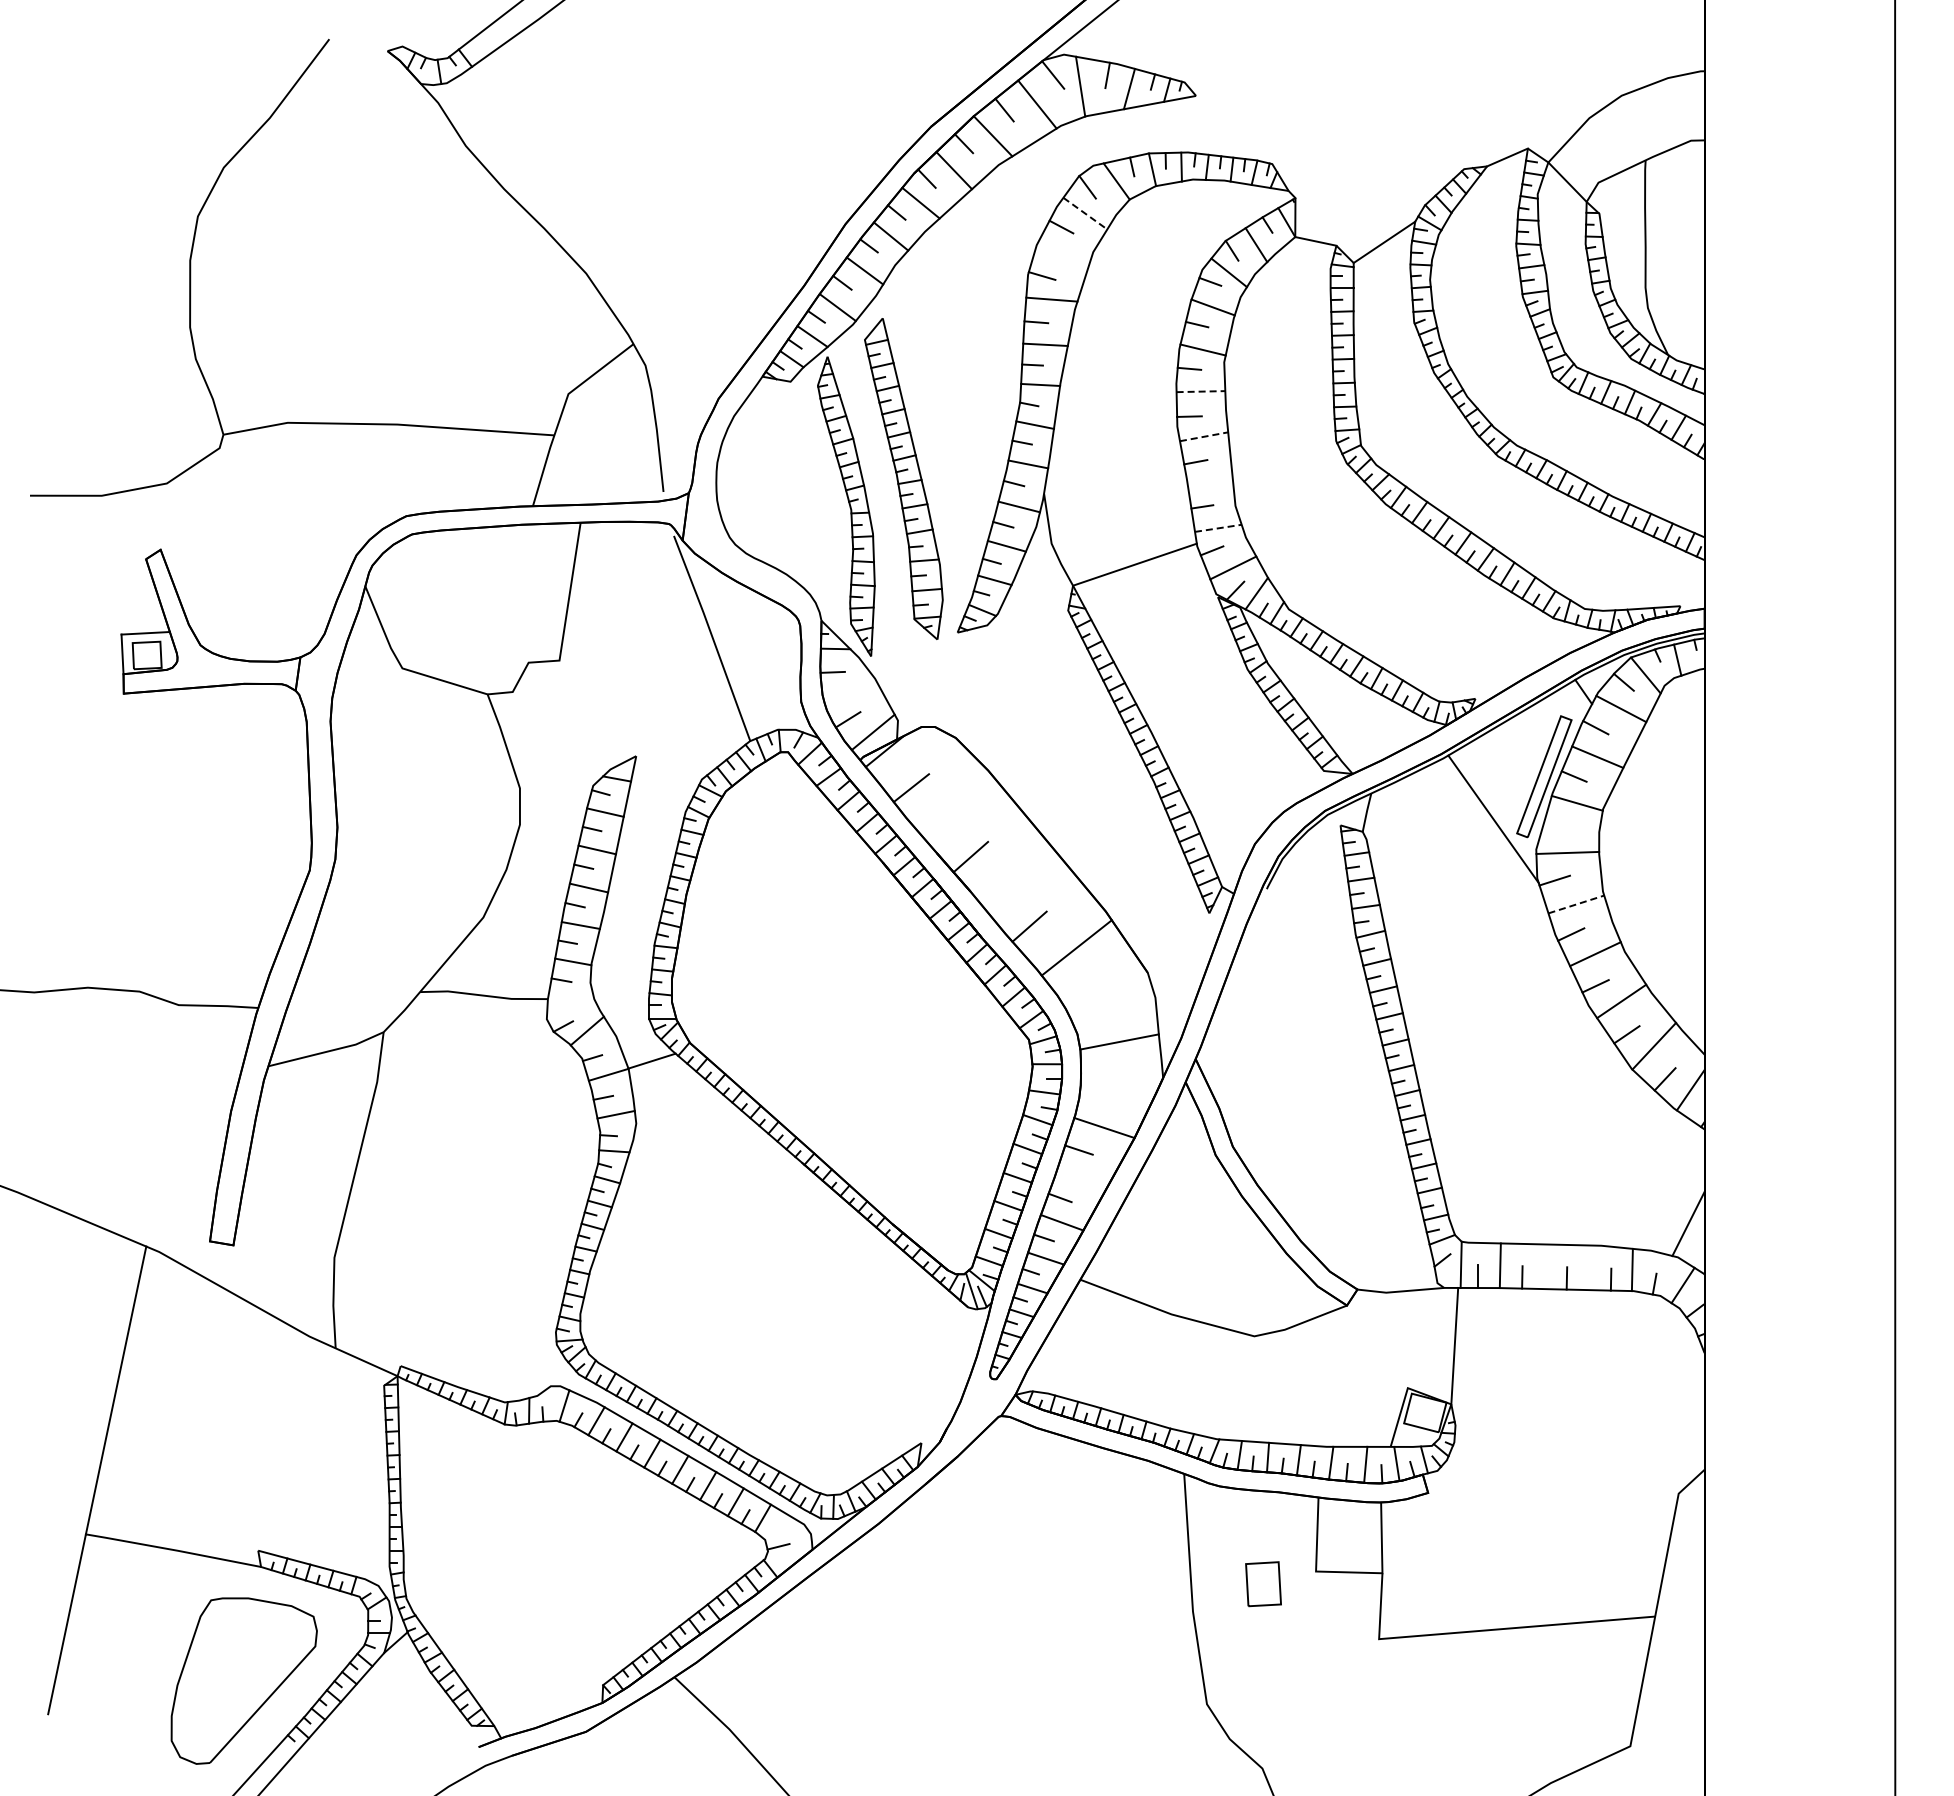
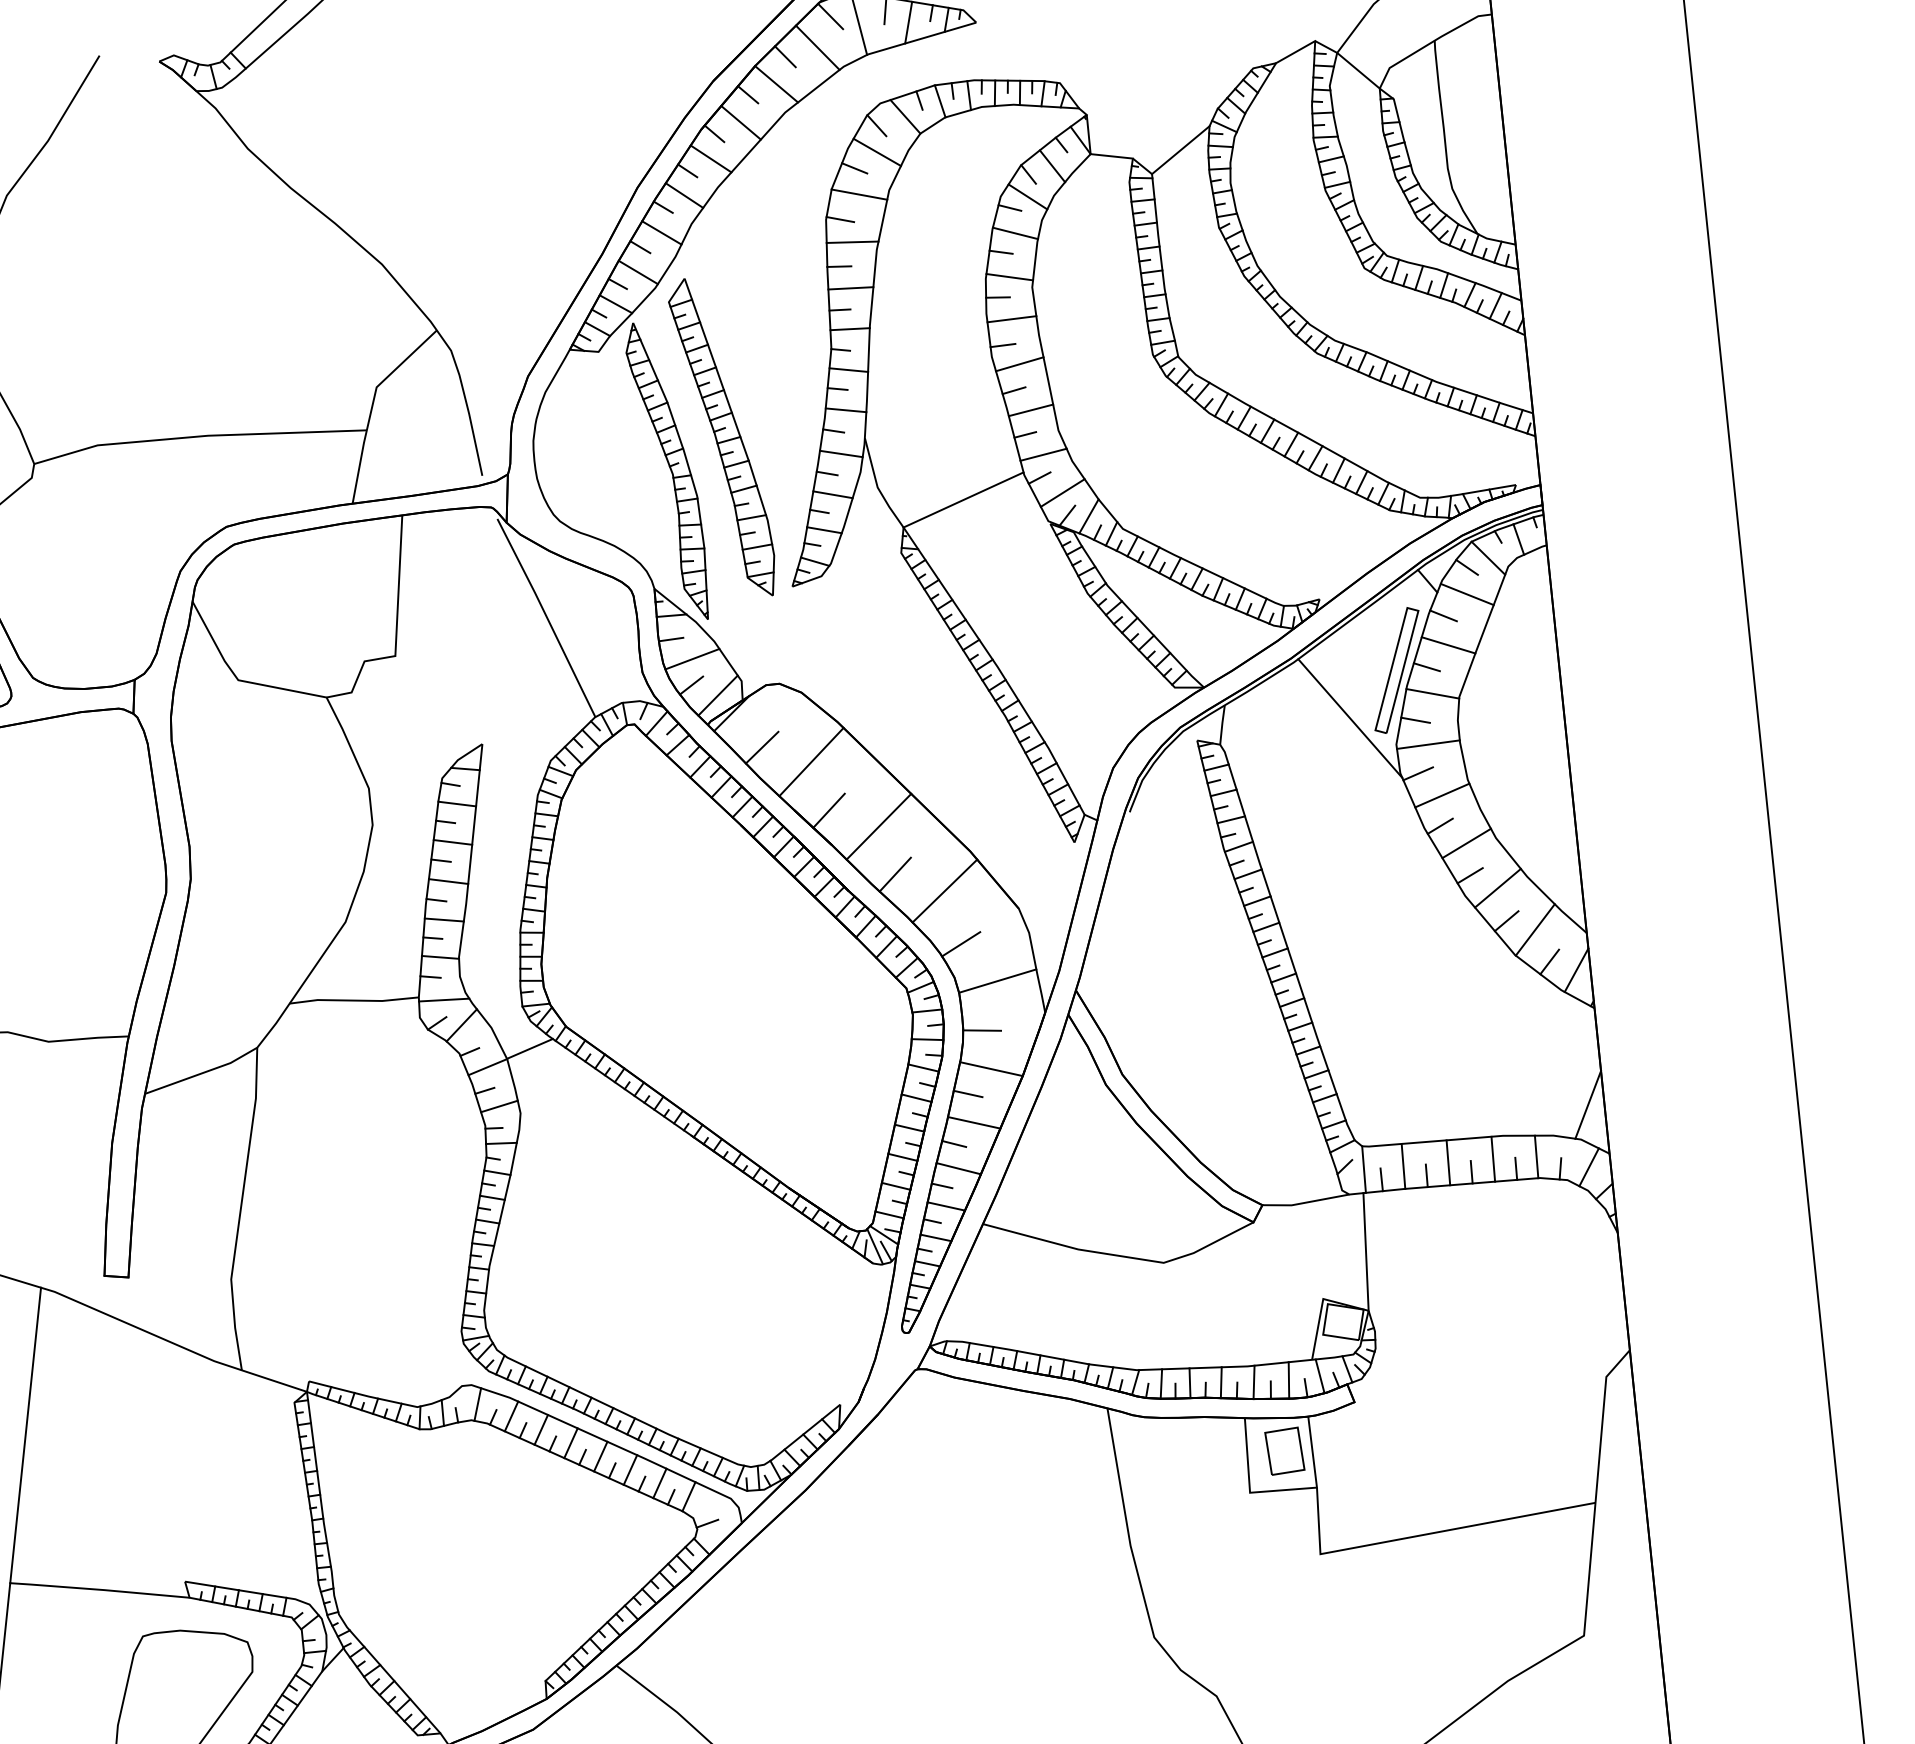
line: (1085, 213) -> (877, 152), dashed -> solid
line: (1063, 253) -> (859, 194), added
line: (1201, 391) -> (1012, 319), dashed -> solid
line: (1204, 436) -> (1020, 363), dashed -> solid
line: (1210, 482) -> (1030, 409), added
line: (1218, 528) -> (1043, 454), dashed -> solid
line: (851, 693) -> (692, 658), added
line: (958, 807) -> (811, 762), added
line: (1557, 827) -> (1415, 720), added
line: (1018, 877) -> (879, 826), added
line: (1576, 904) -> (1442, 795), dashed -> solid
line: (1087, 1001) -> (961, 943), added
line: (572, 1004) -> (444, 1000), added
line: (1098, 1088) -> (981, 1030), added
line: (1081, 1178) -> (973, 1122), added
line: (1544, 1266) -> (1447, 1162), added
line: (1589, 1267) -> (1493, 1158), added
part: (1263, 1584) -> (1284, 1451), moved

